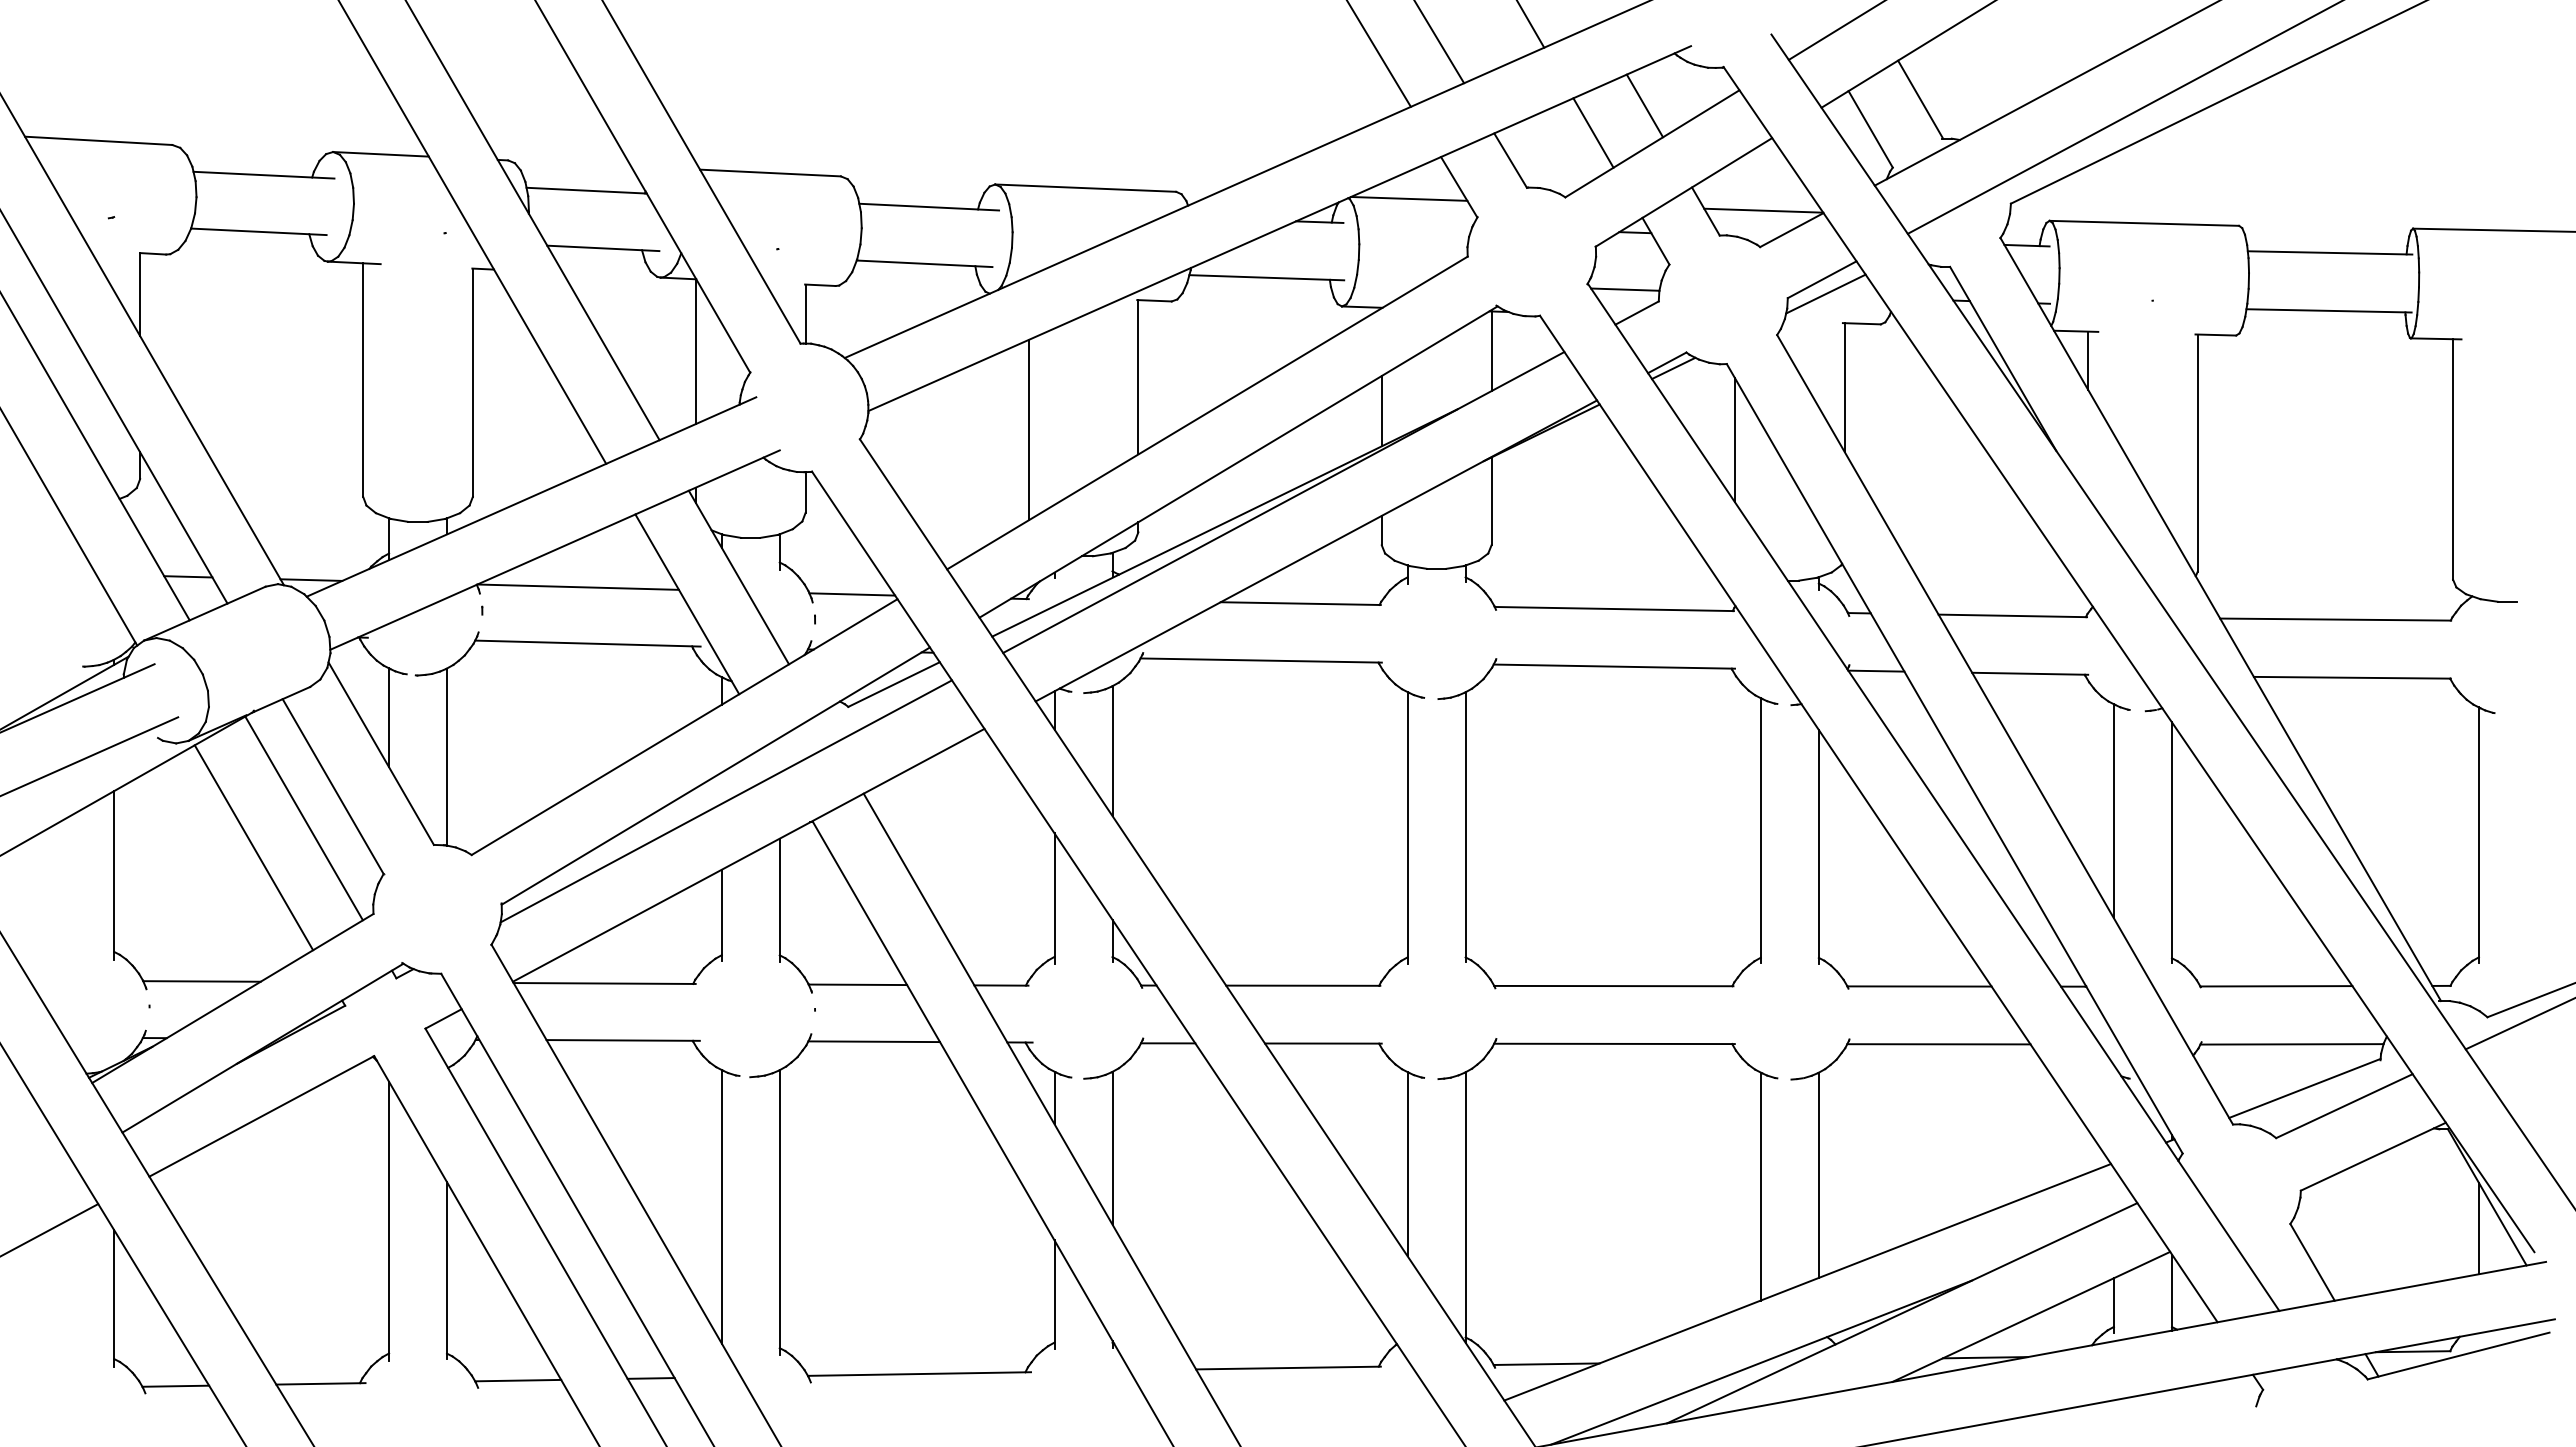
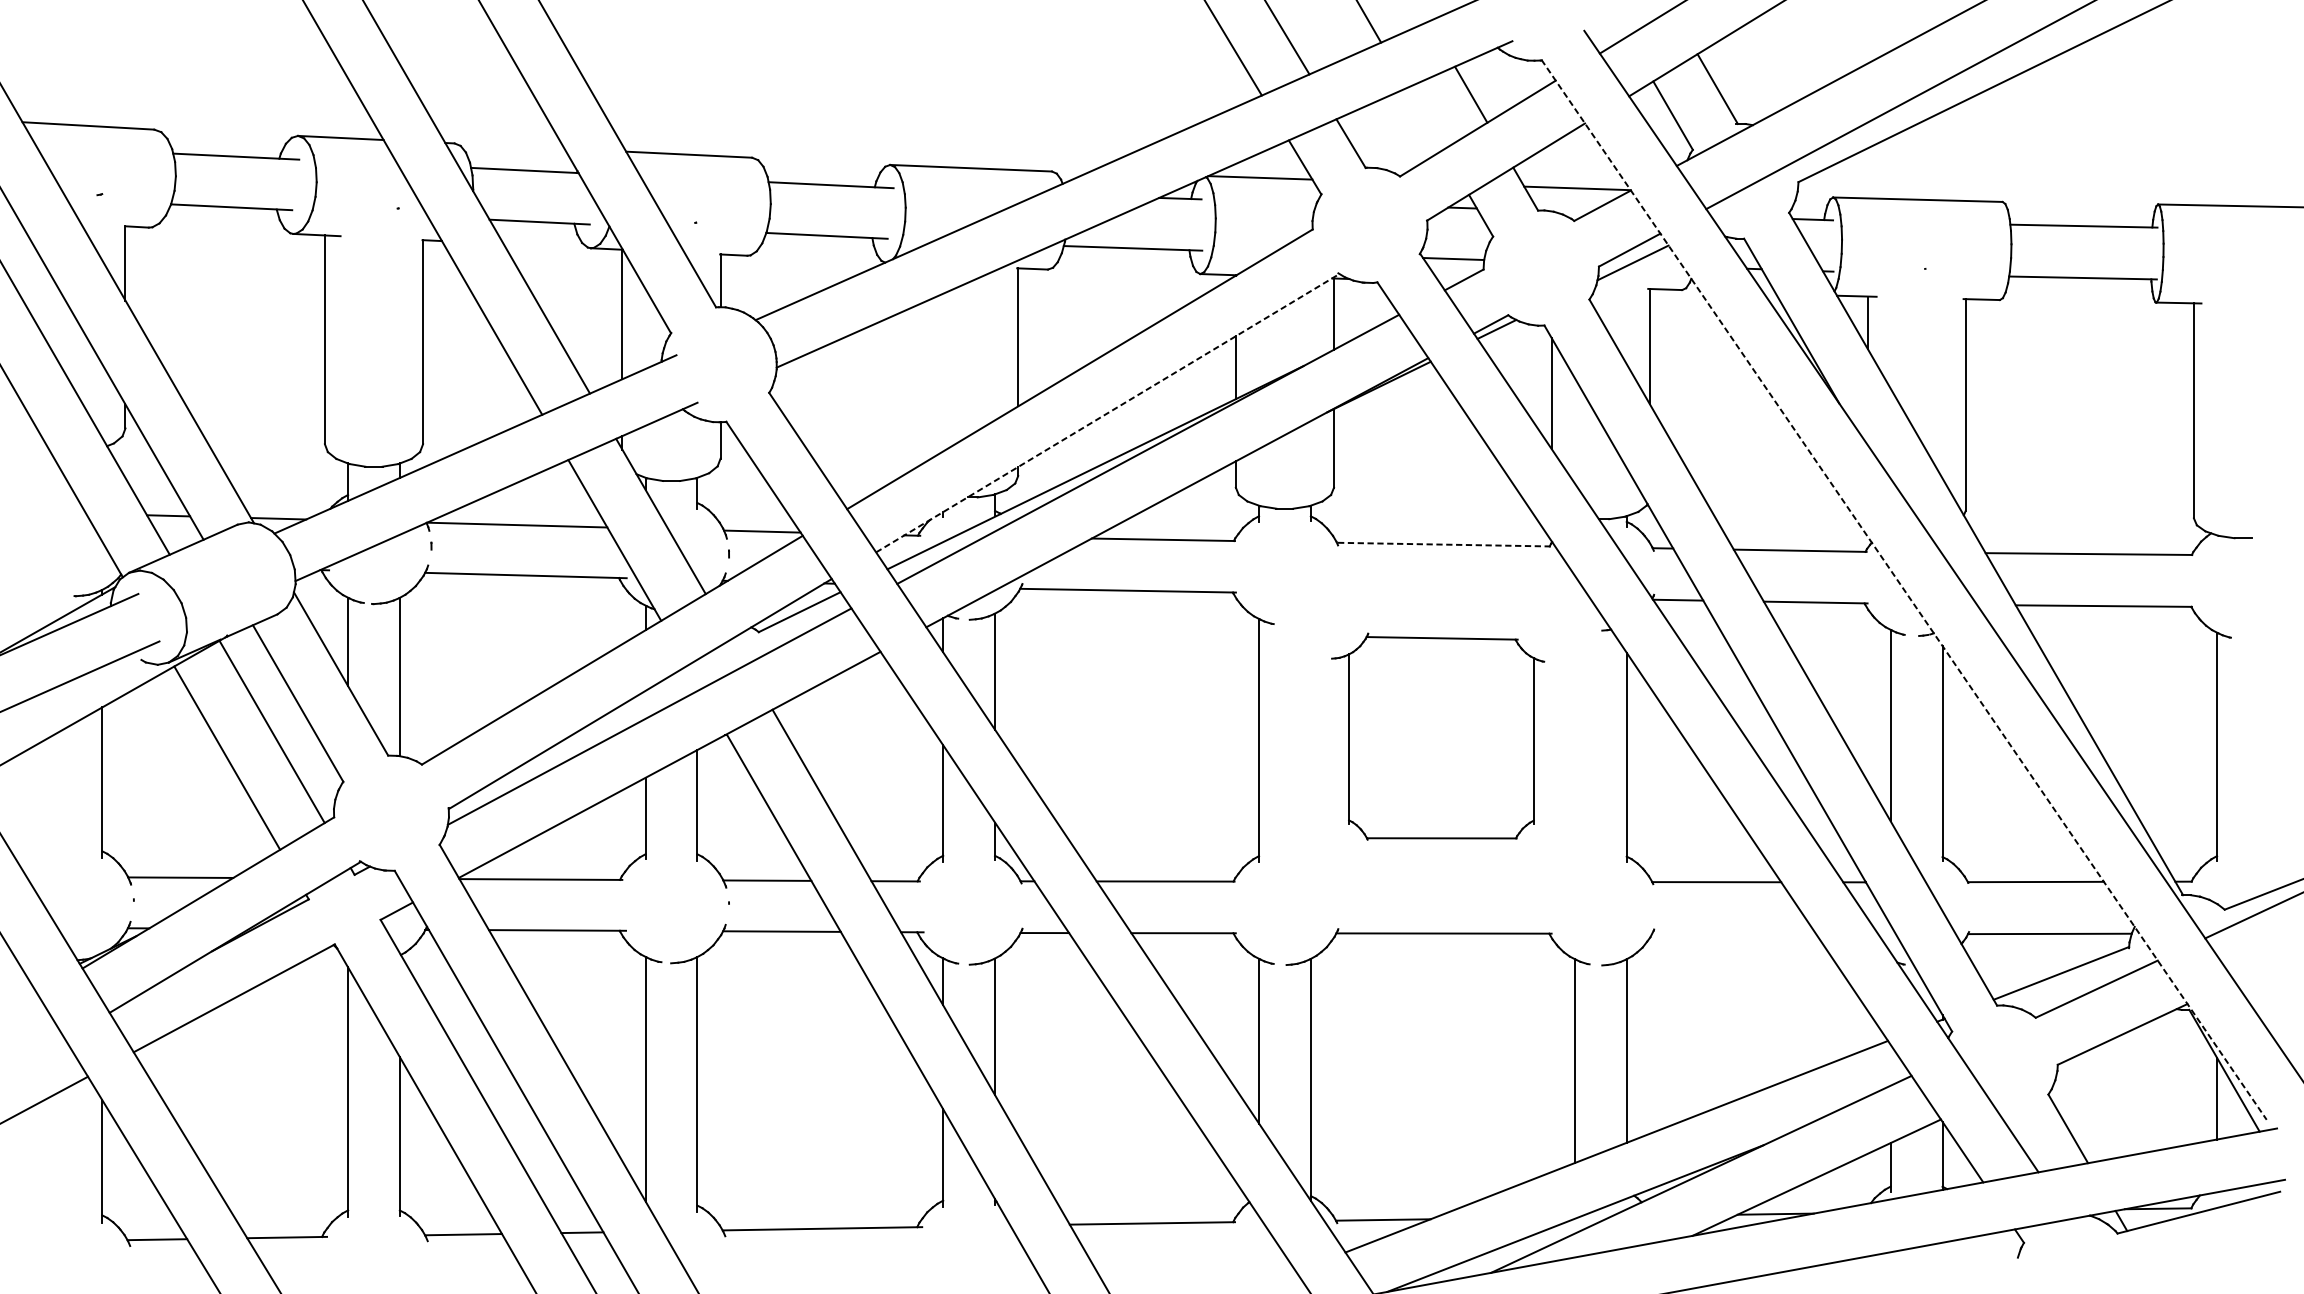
line: (1593, 132) -> (1425, 118), removed
line: (1028, 430) -> (919, 384), removed
line: (1239, 461) -> (1108, 412), solid -> dashed
line: (1614, 609) -> (1443, 545), solid -> dashed
line: (2129, 660) -> (1904, 590), solid -> dashed
part: (1607, 823) -> (1437, 736), size x0.7
line: (1938, 1044) -> (1733, 934), removed

